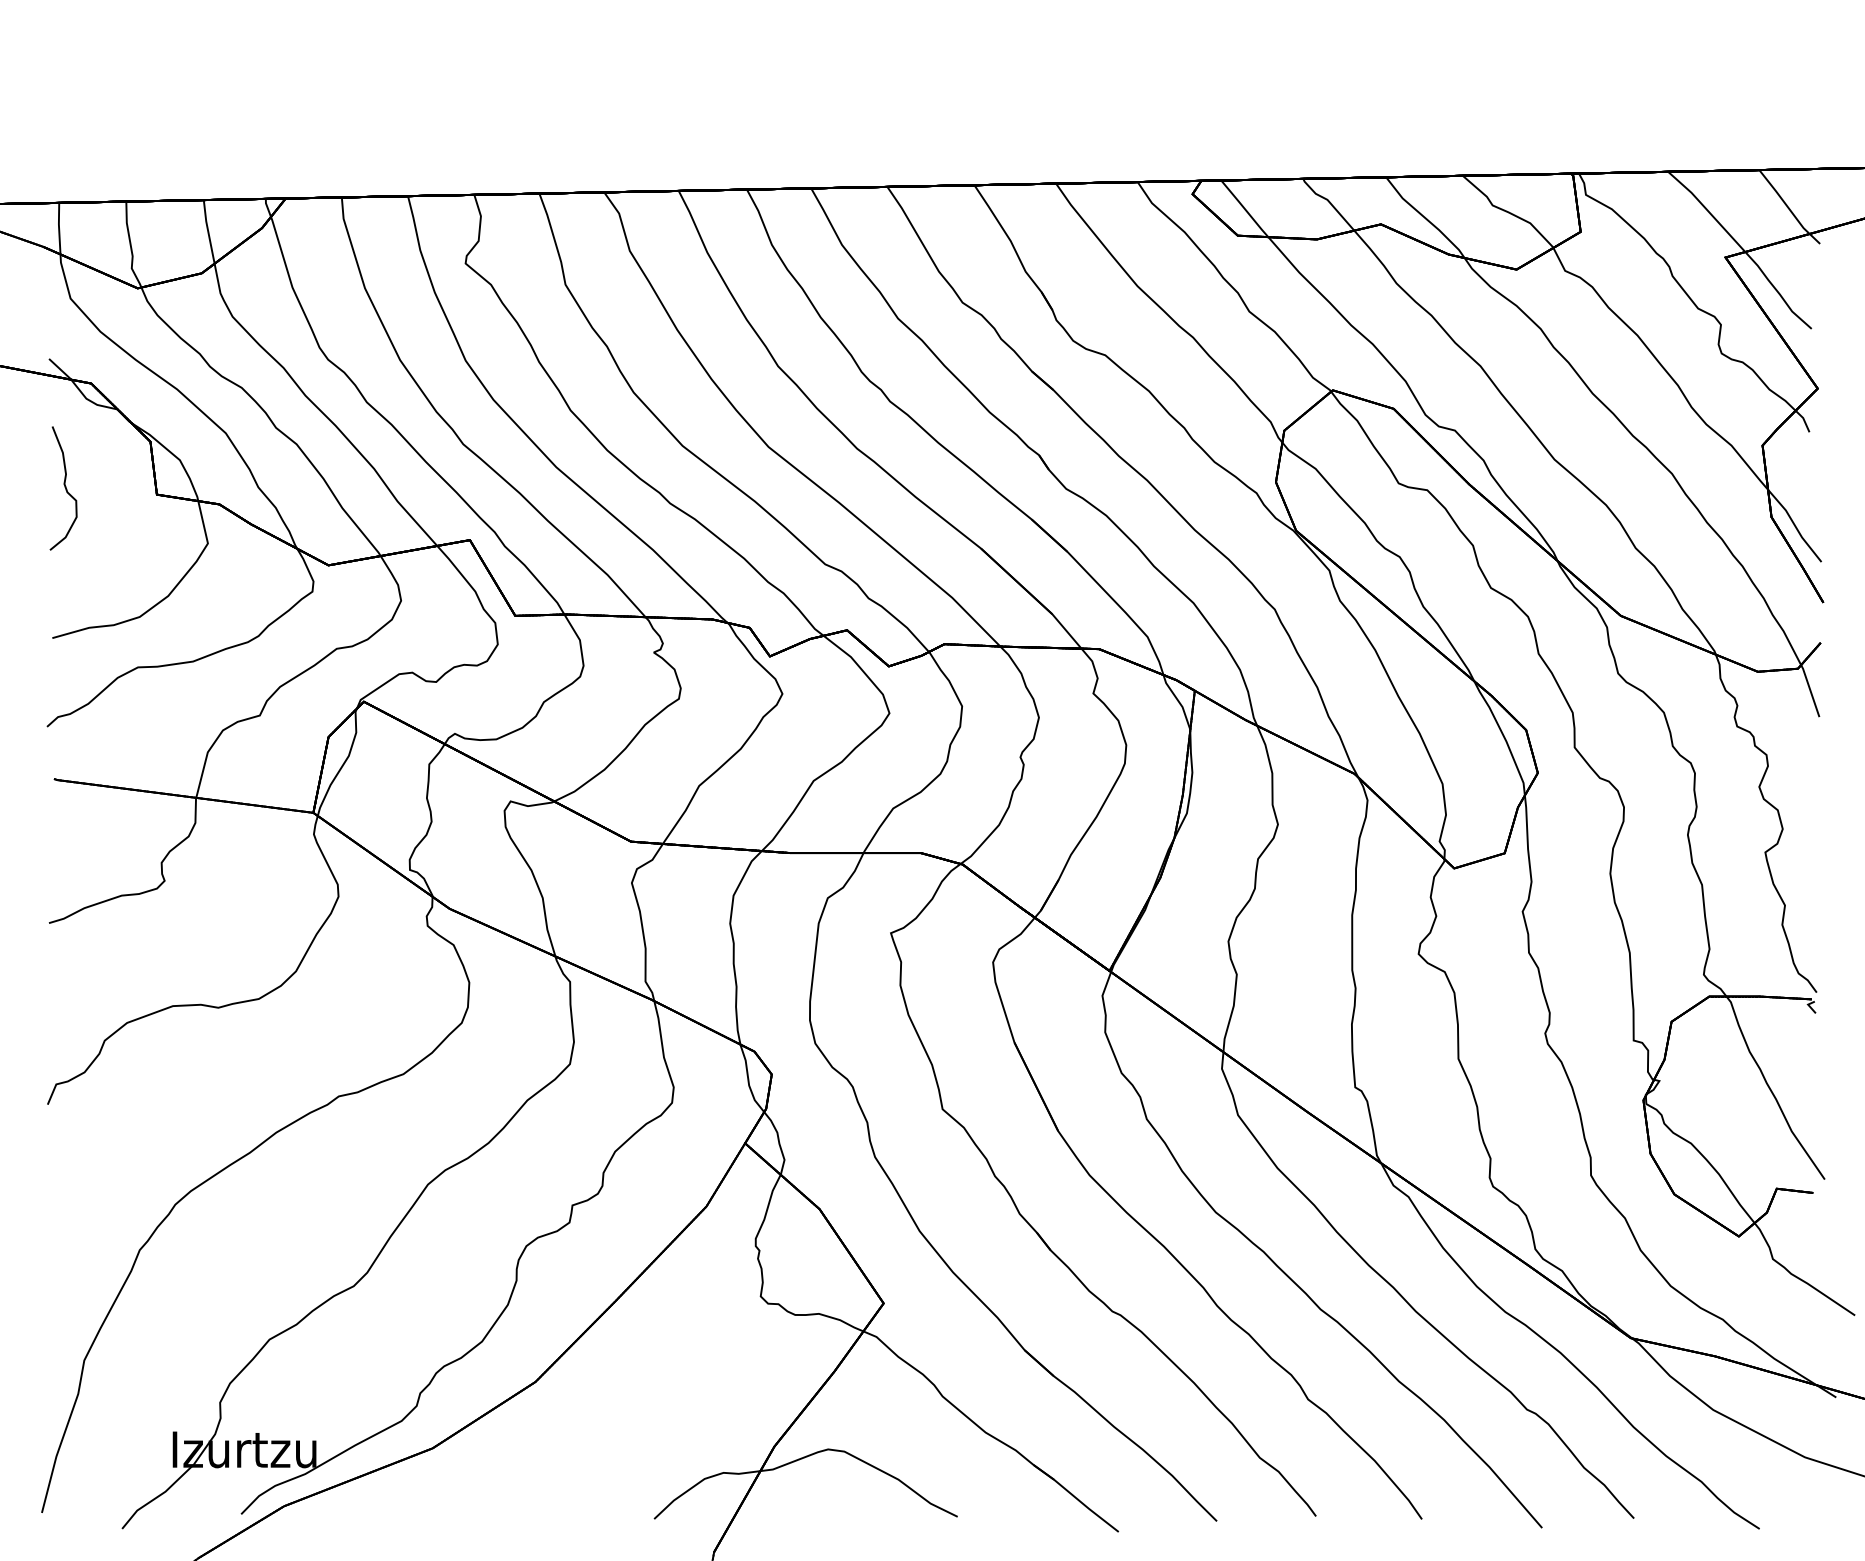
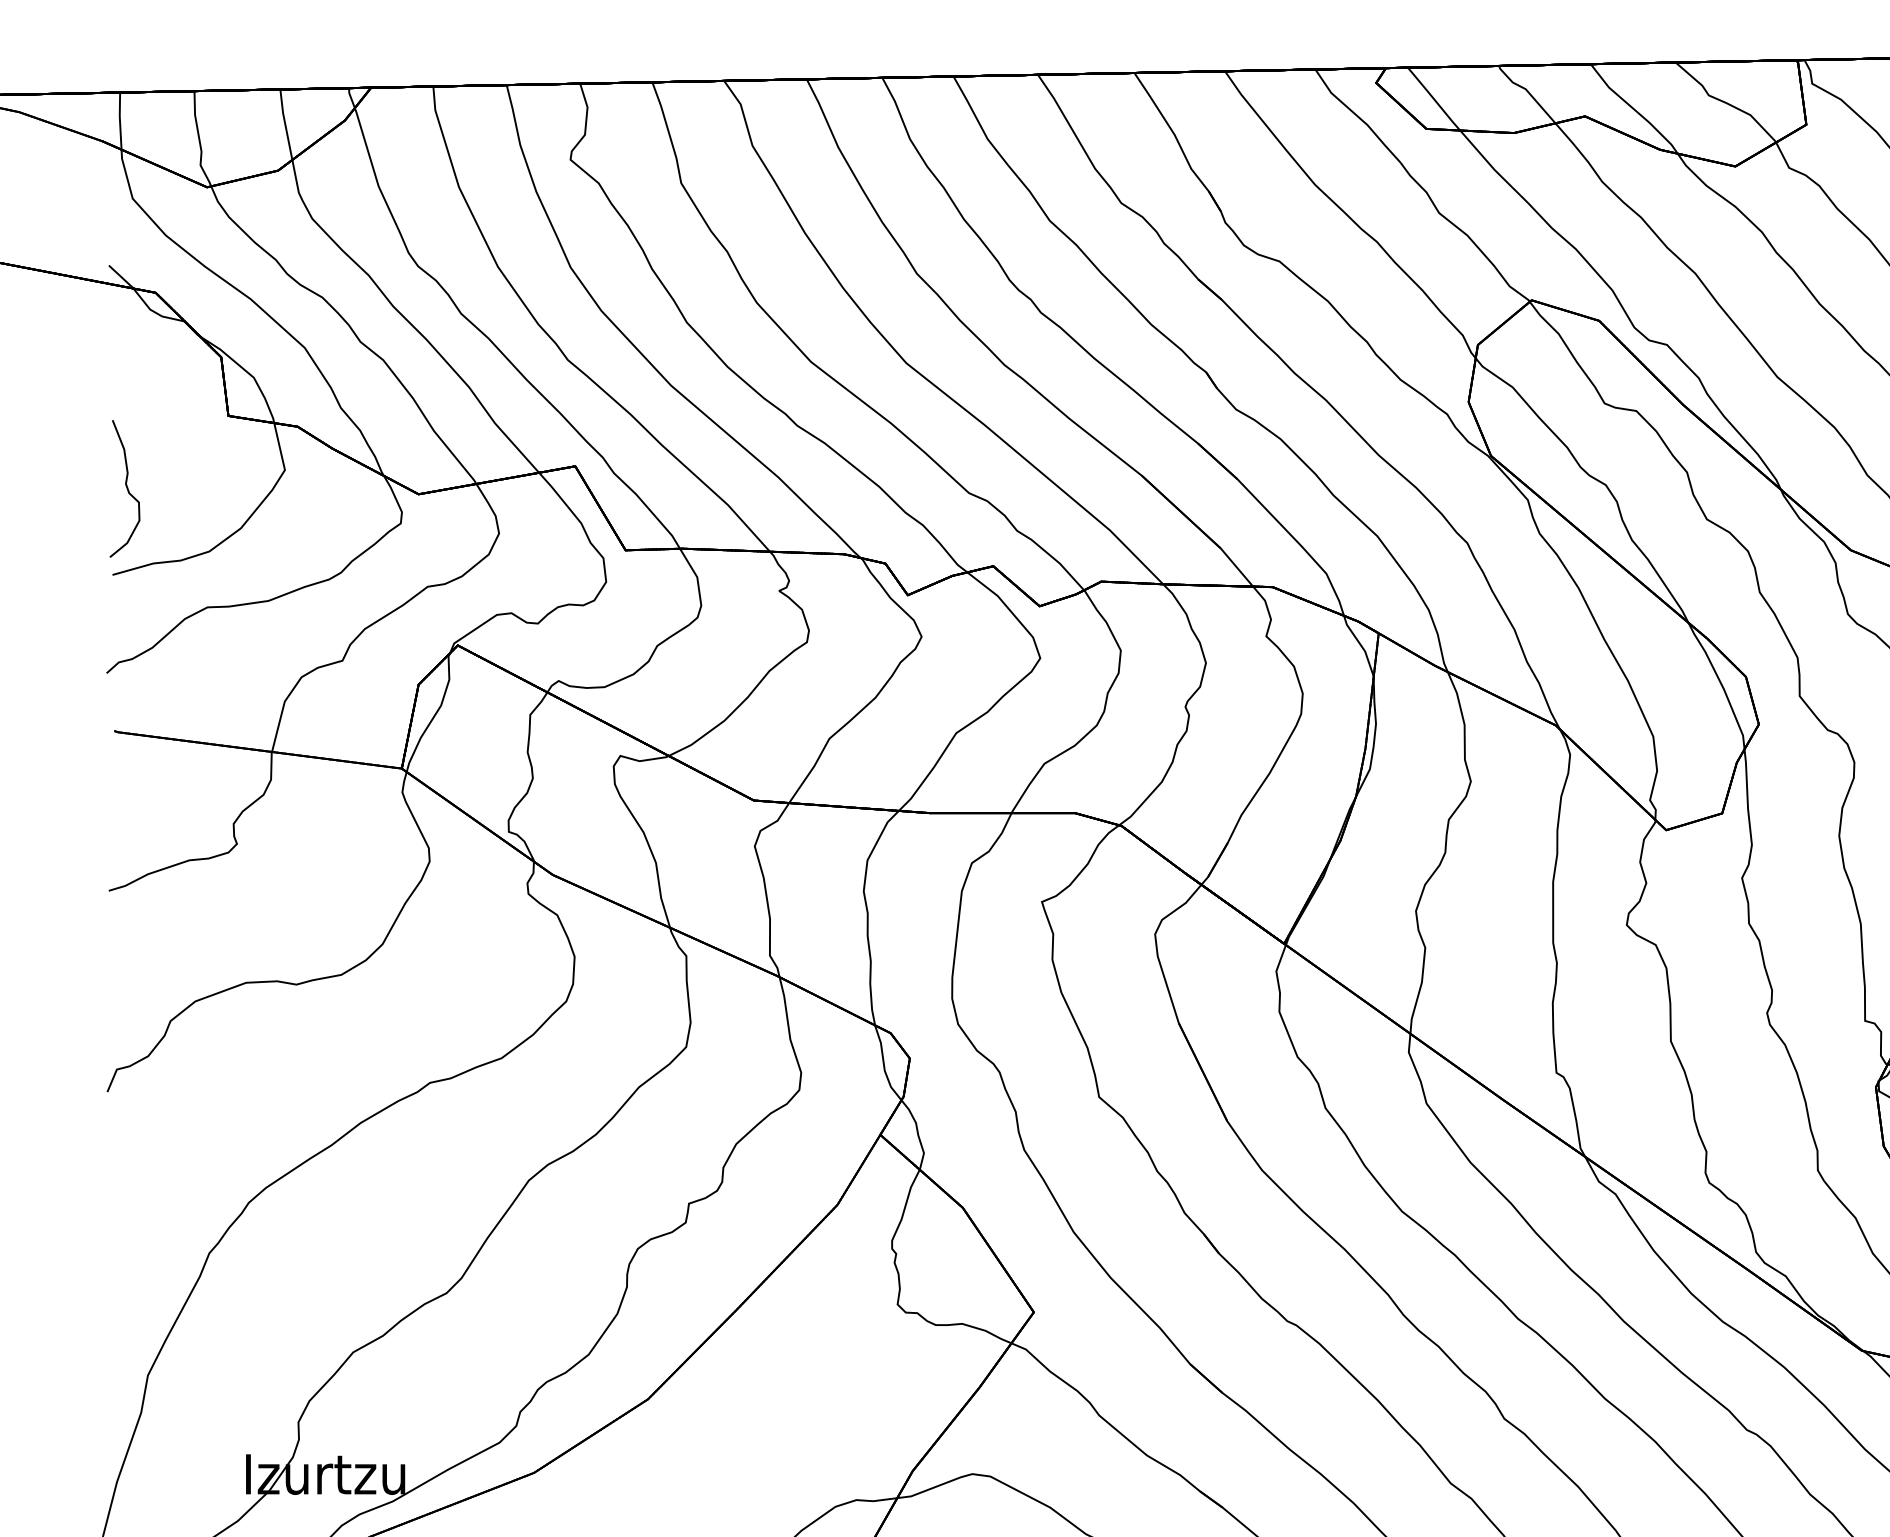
part: (63, 488) -> (124, 488), moved

